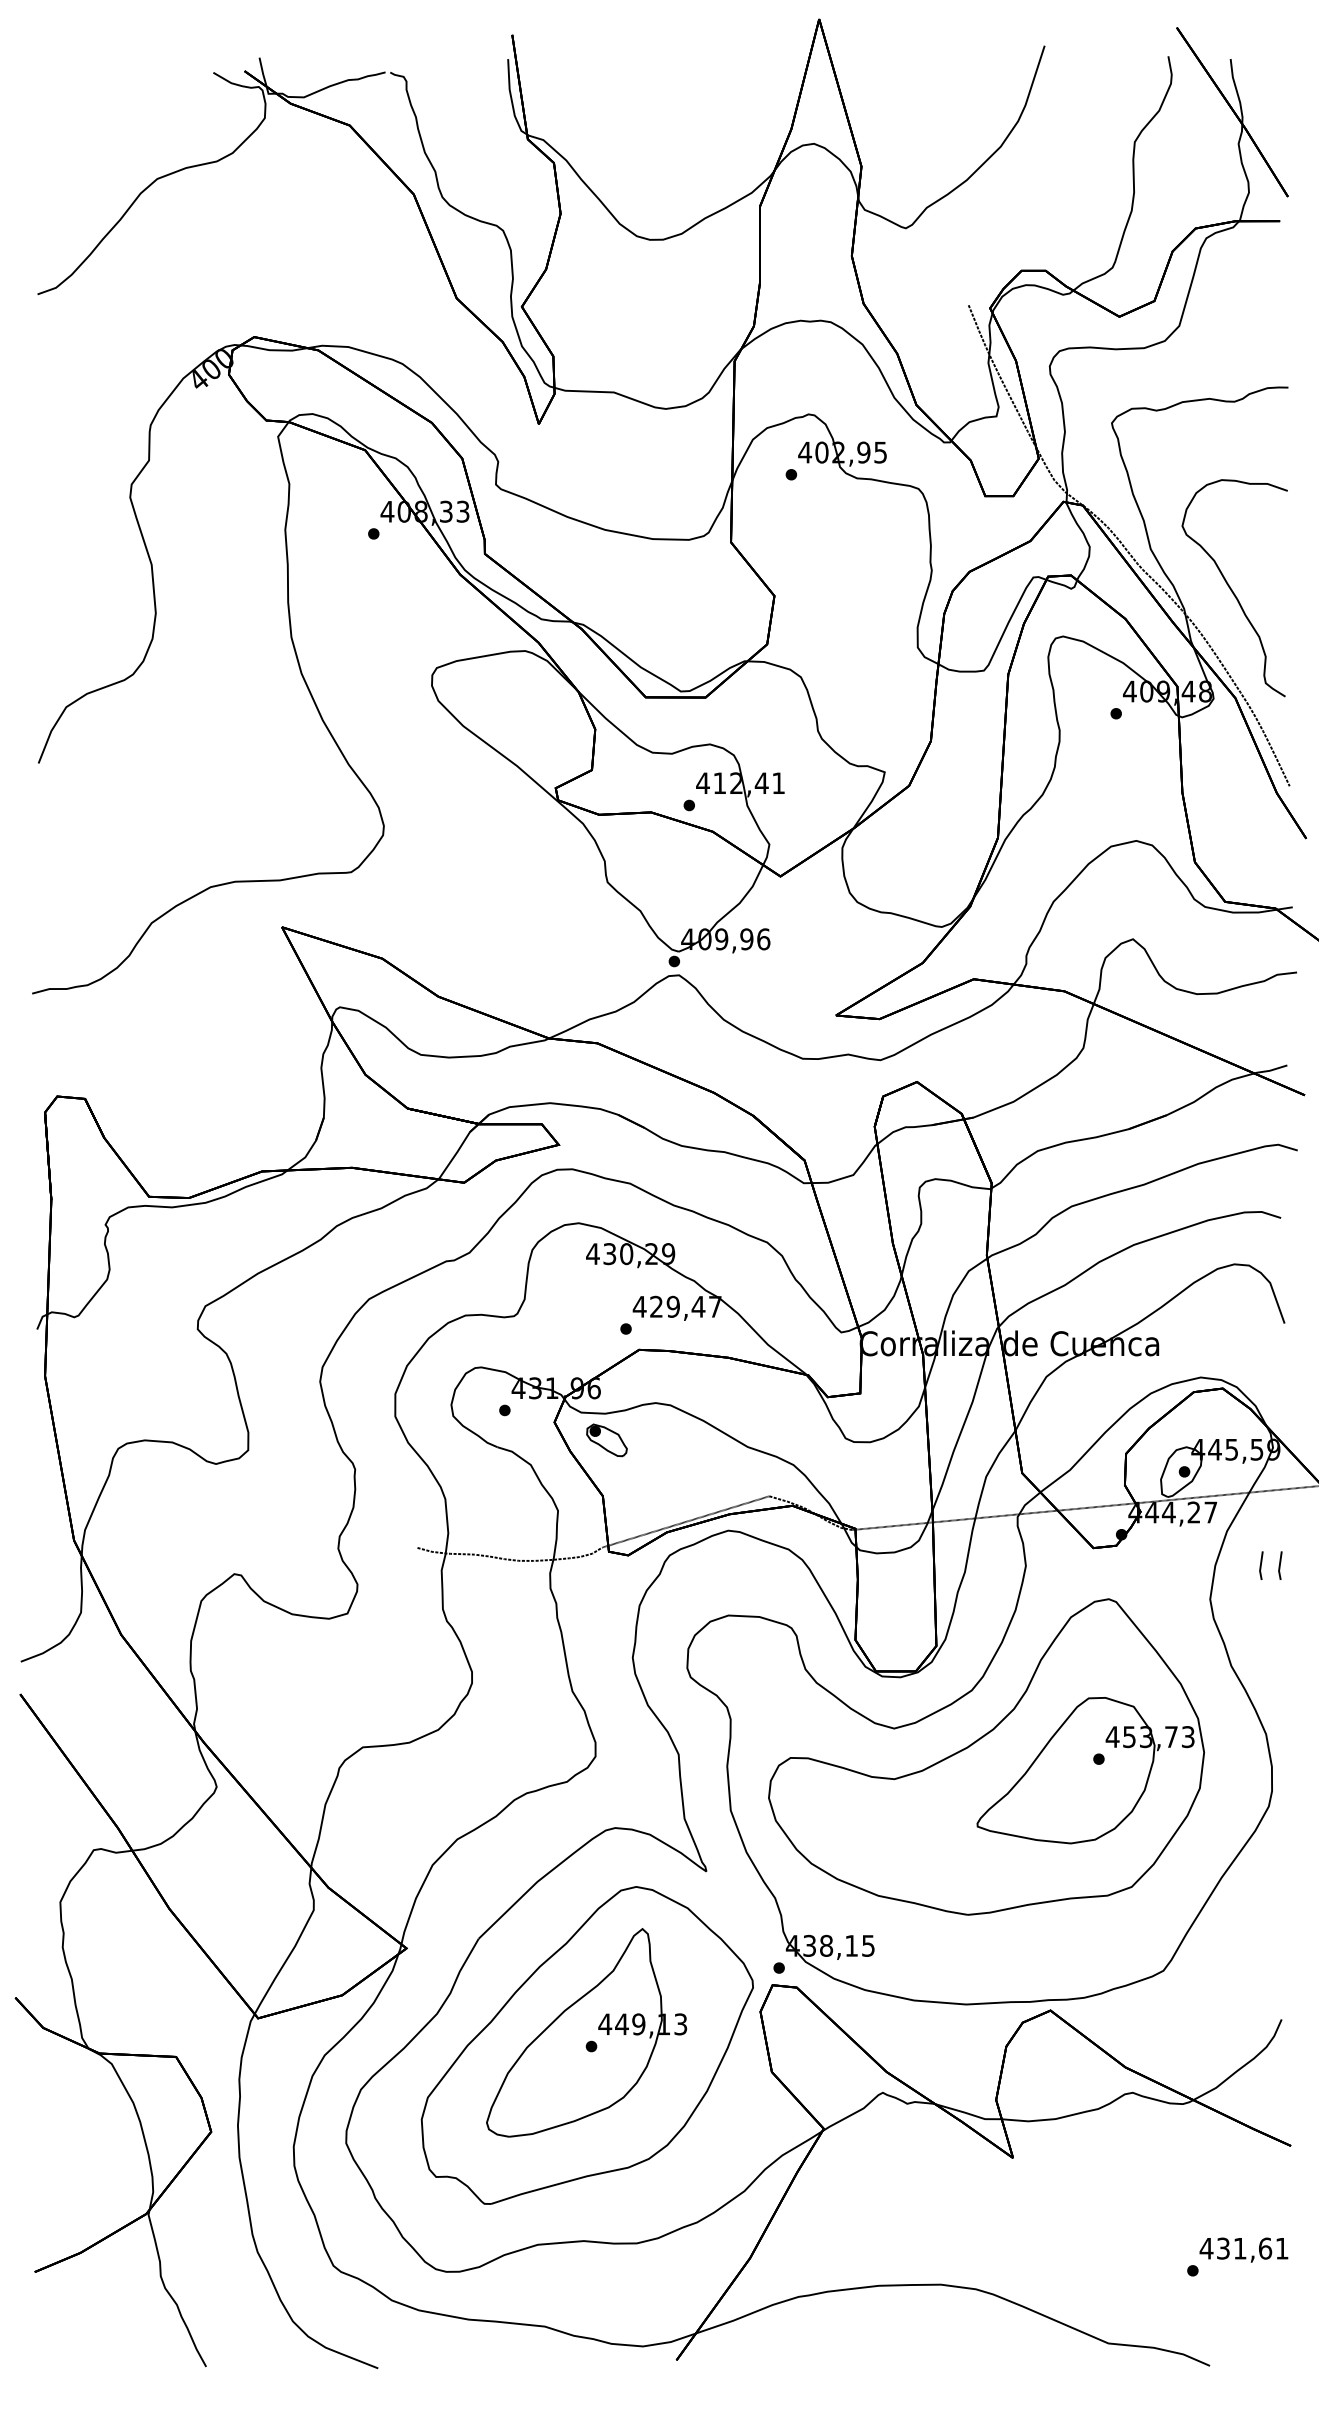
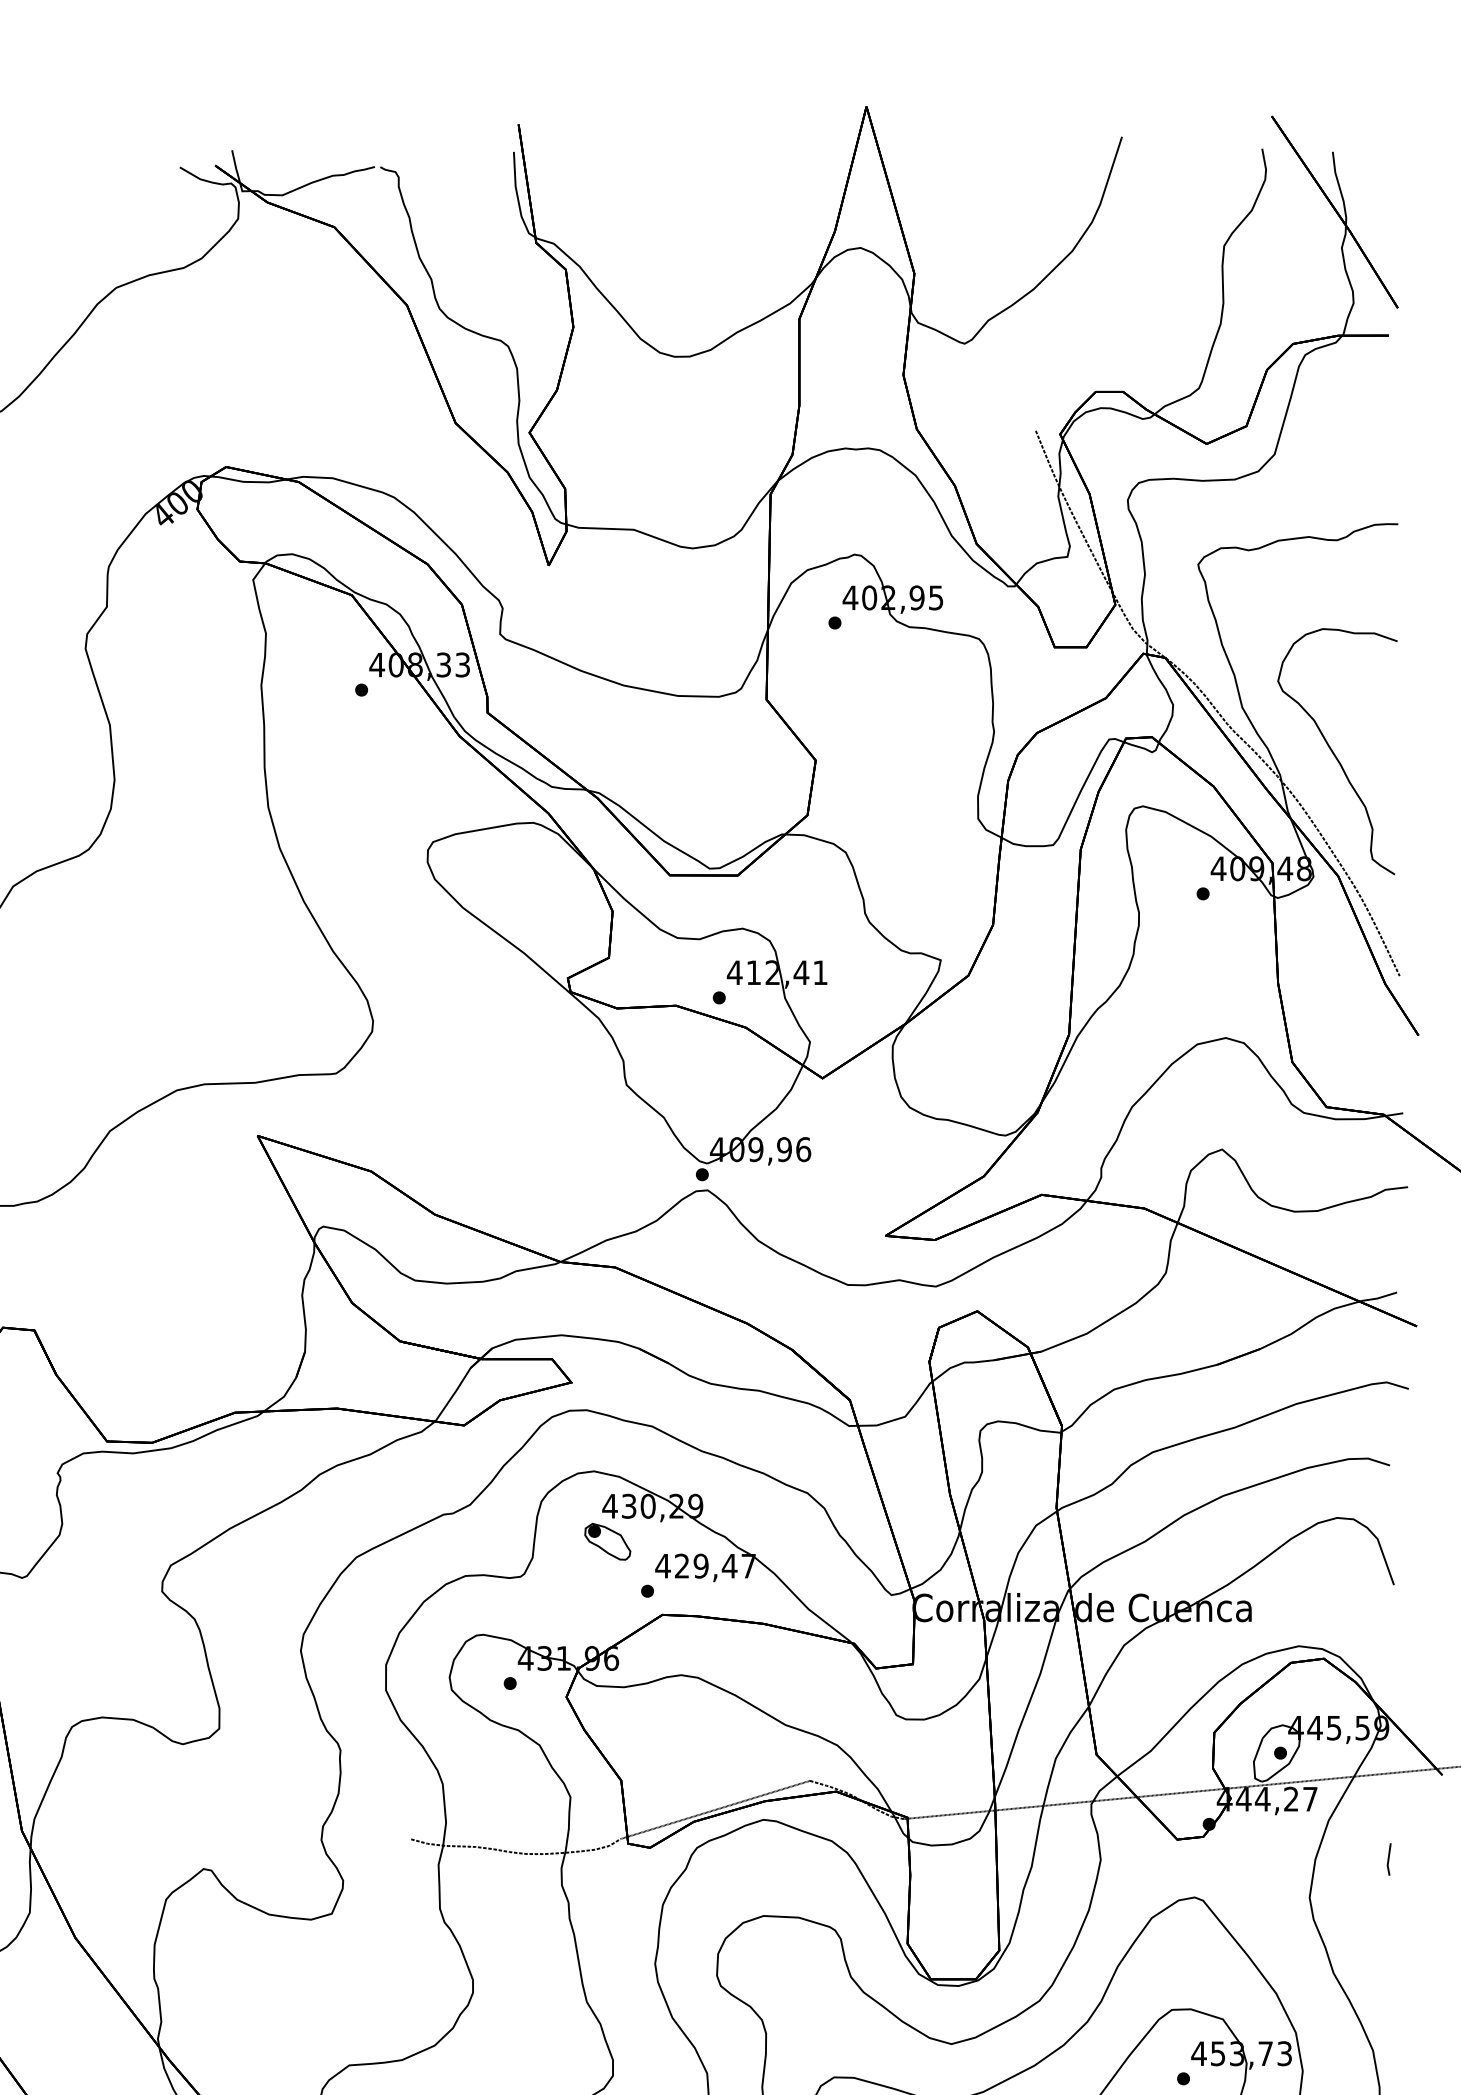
part: (606, 1440) -> (607, 1541), moved
line: (1261, 1565) -> (1367, 1859), removed

